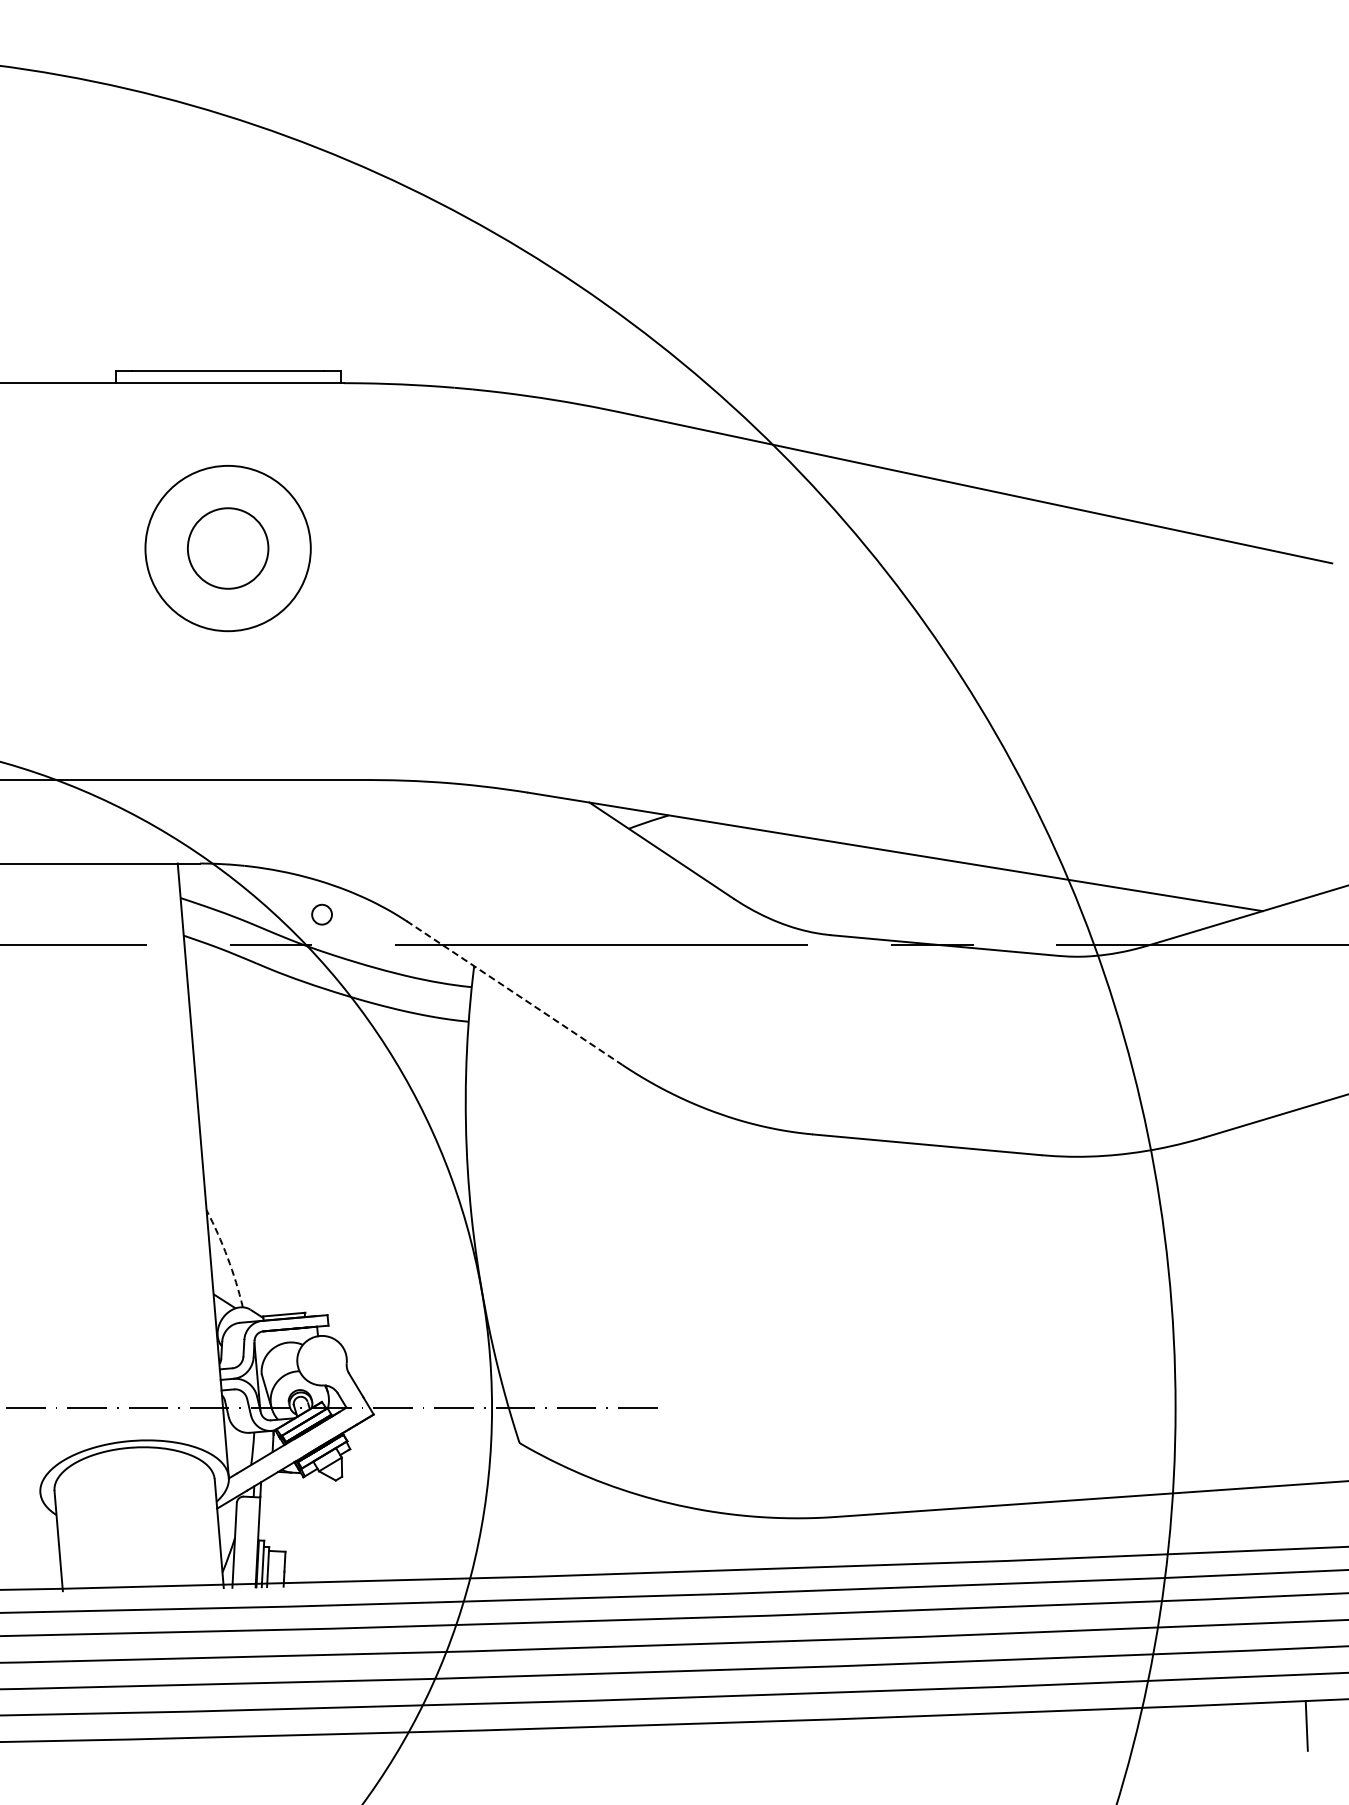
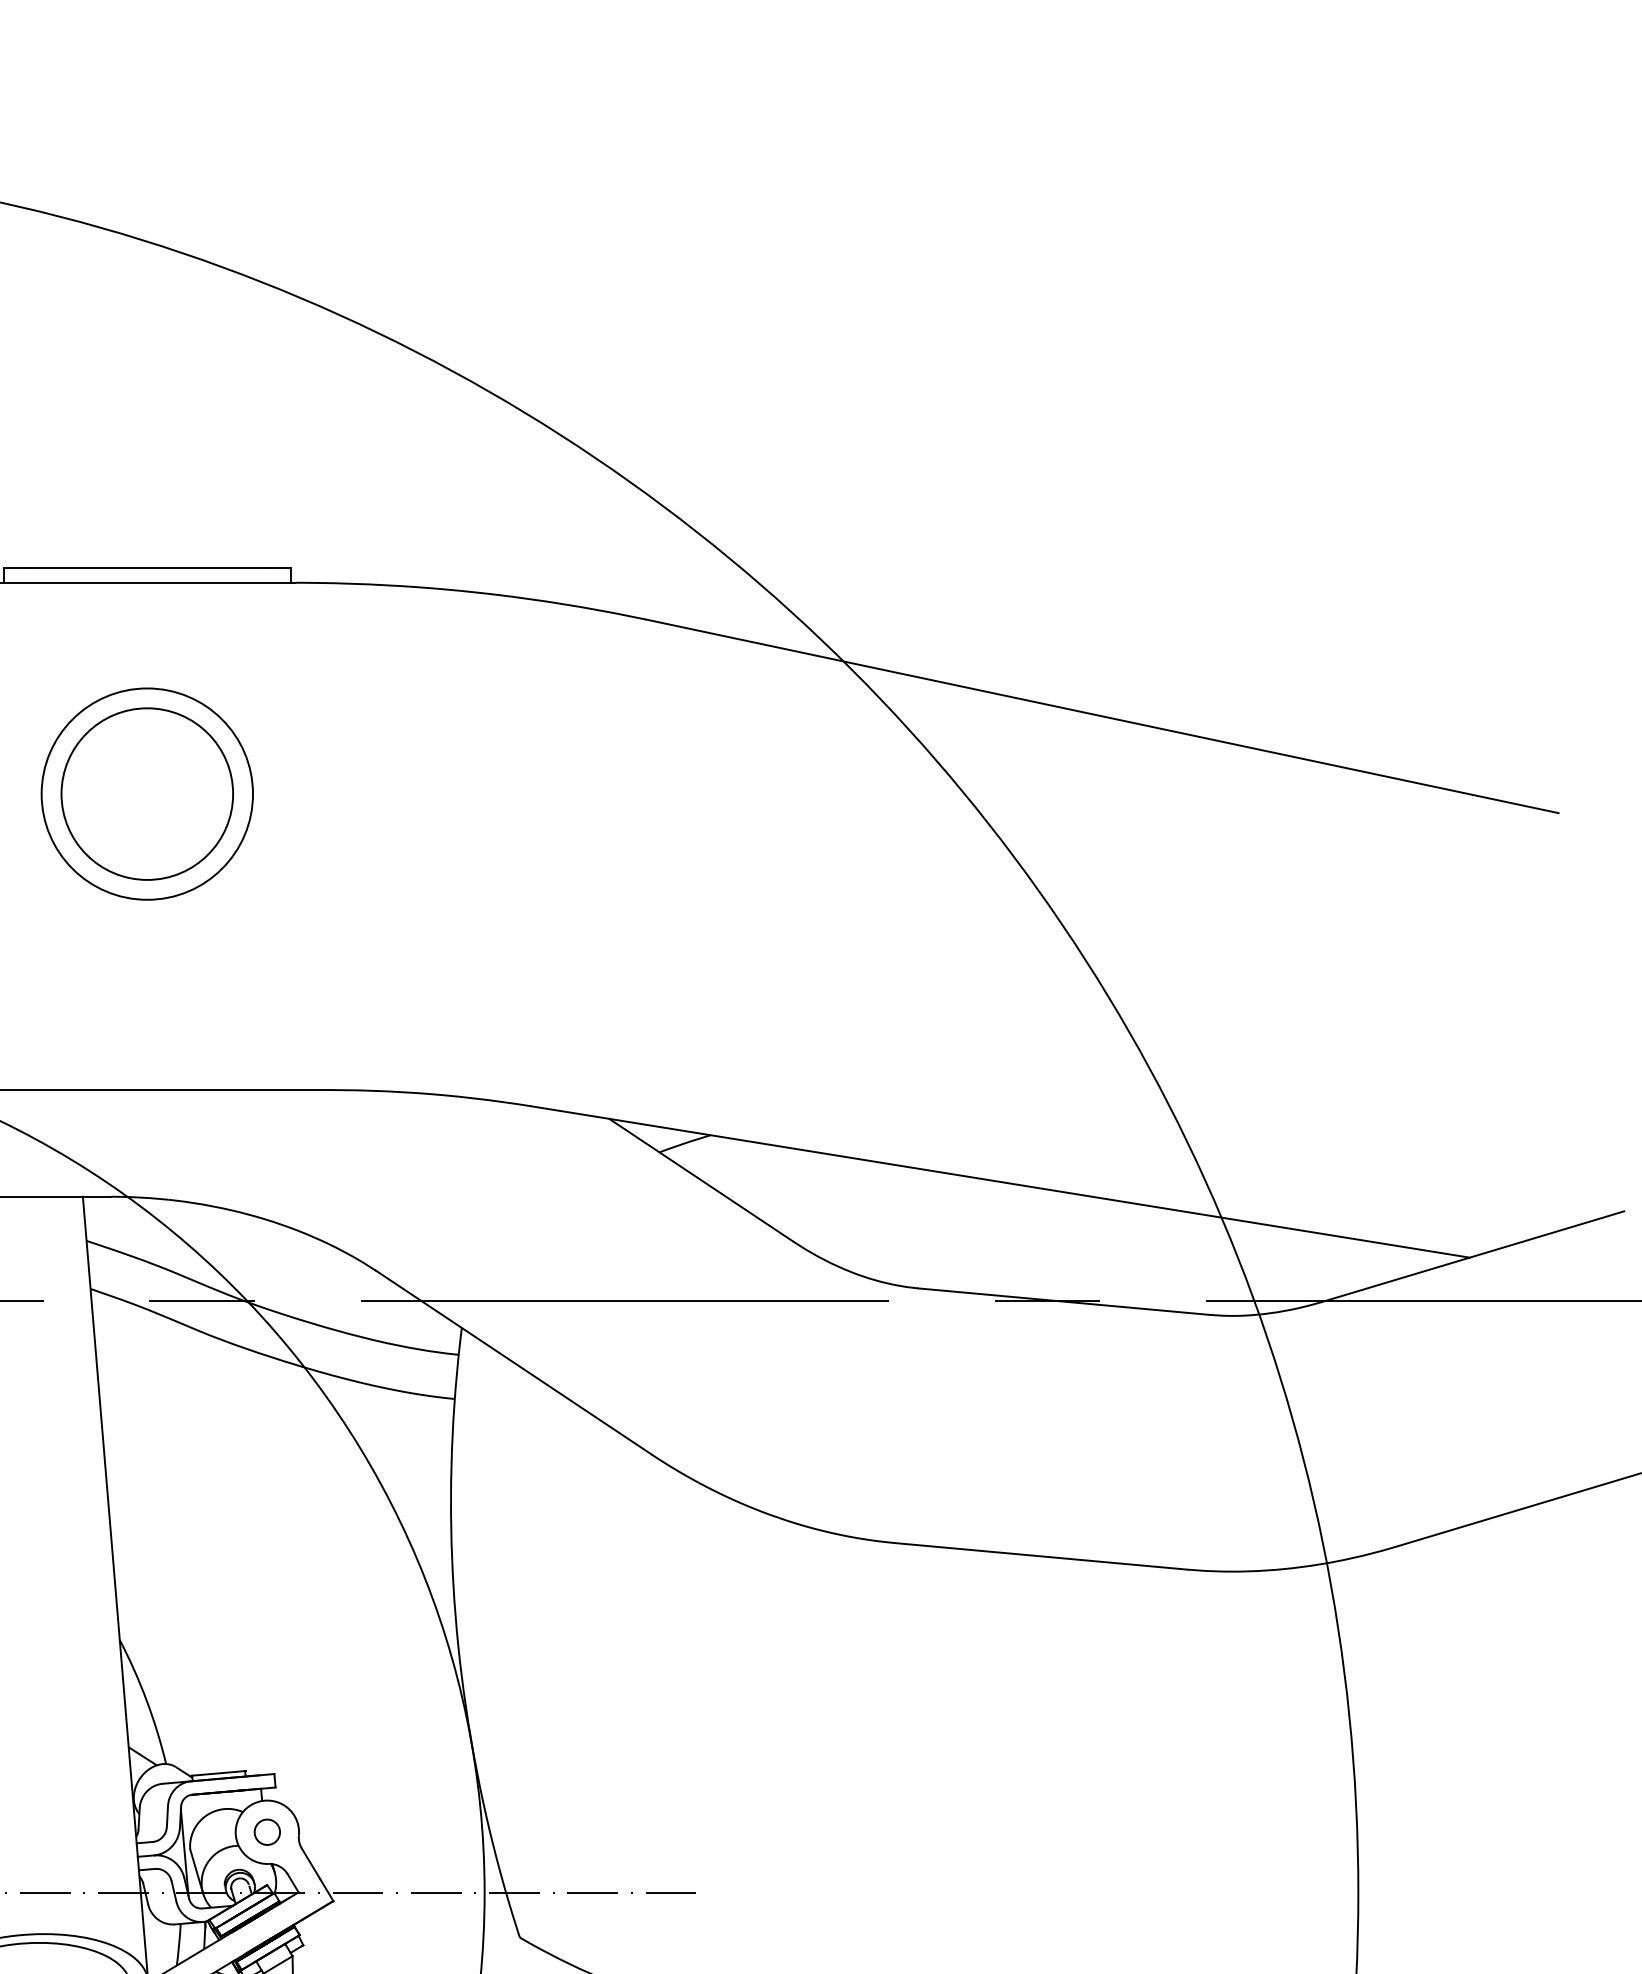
circle: (228, 548) -> (147, 794), size x1.67
circle: (321, 914) -> (266, 1831), moved
line: (514, 993) -> (513, 1362), dashed -> solid
arc: (227, 1257) -> (146, 1700), dashed -> solid

